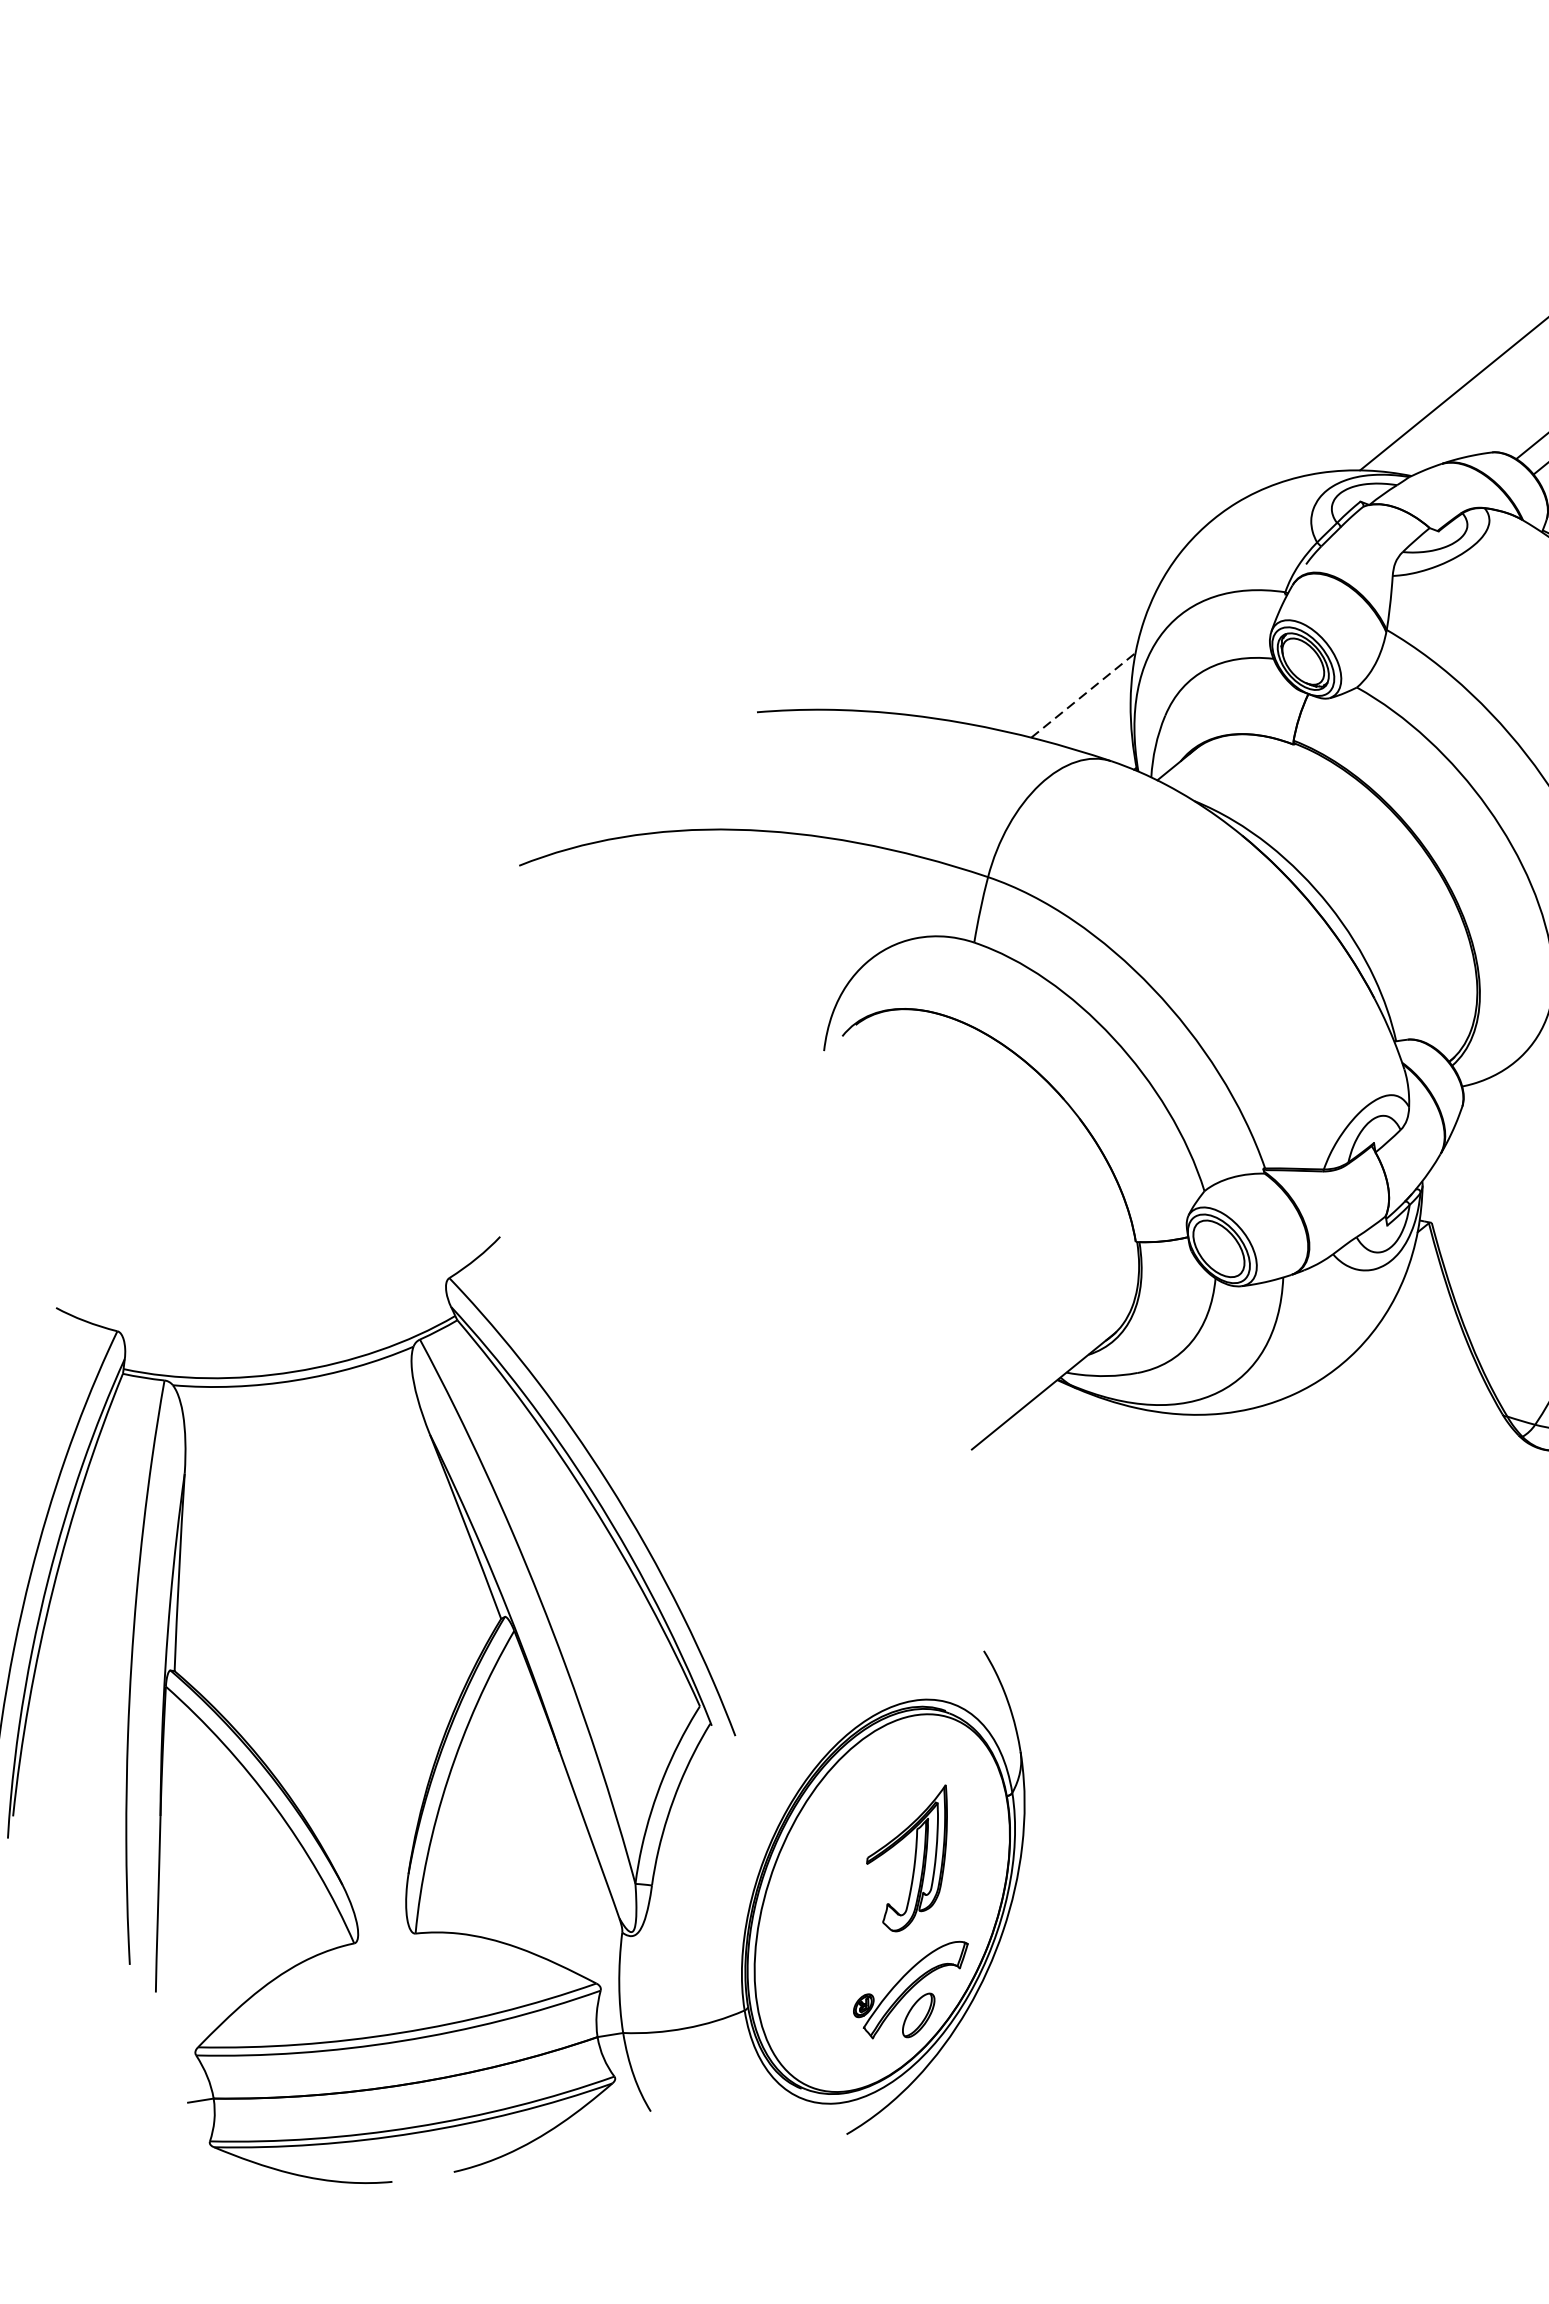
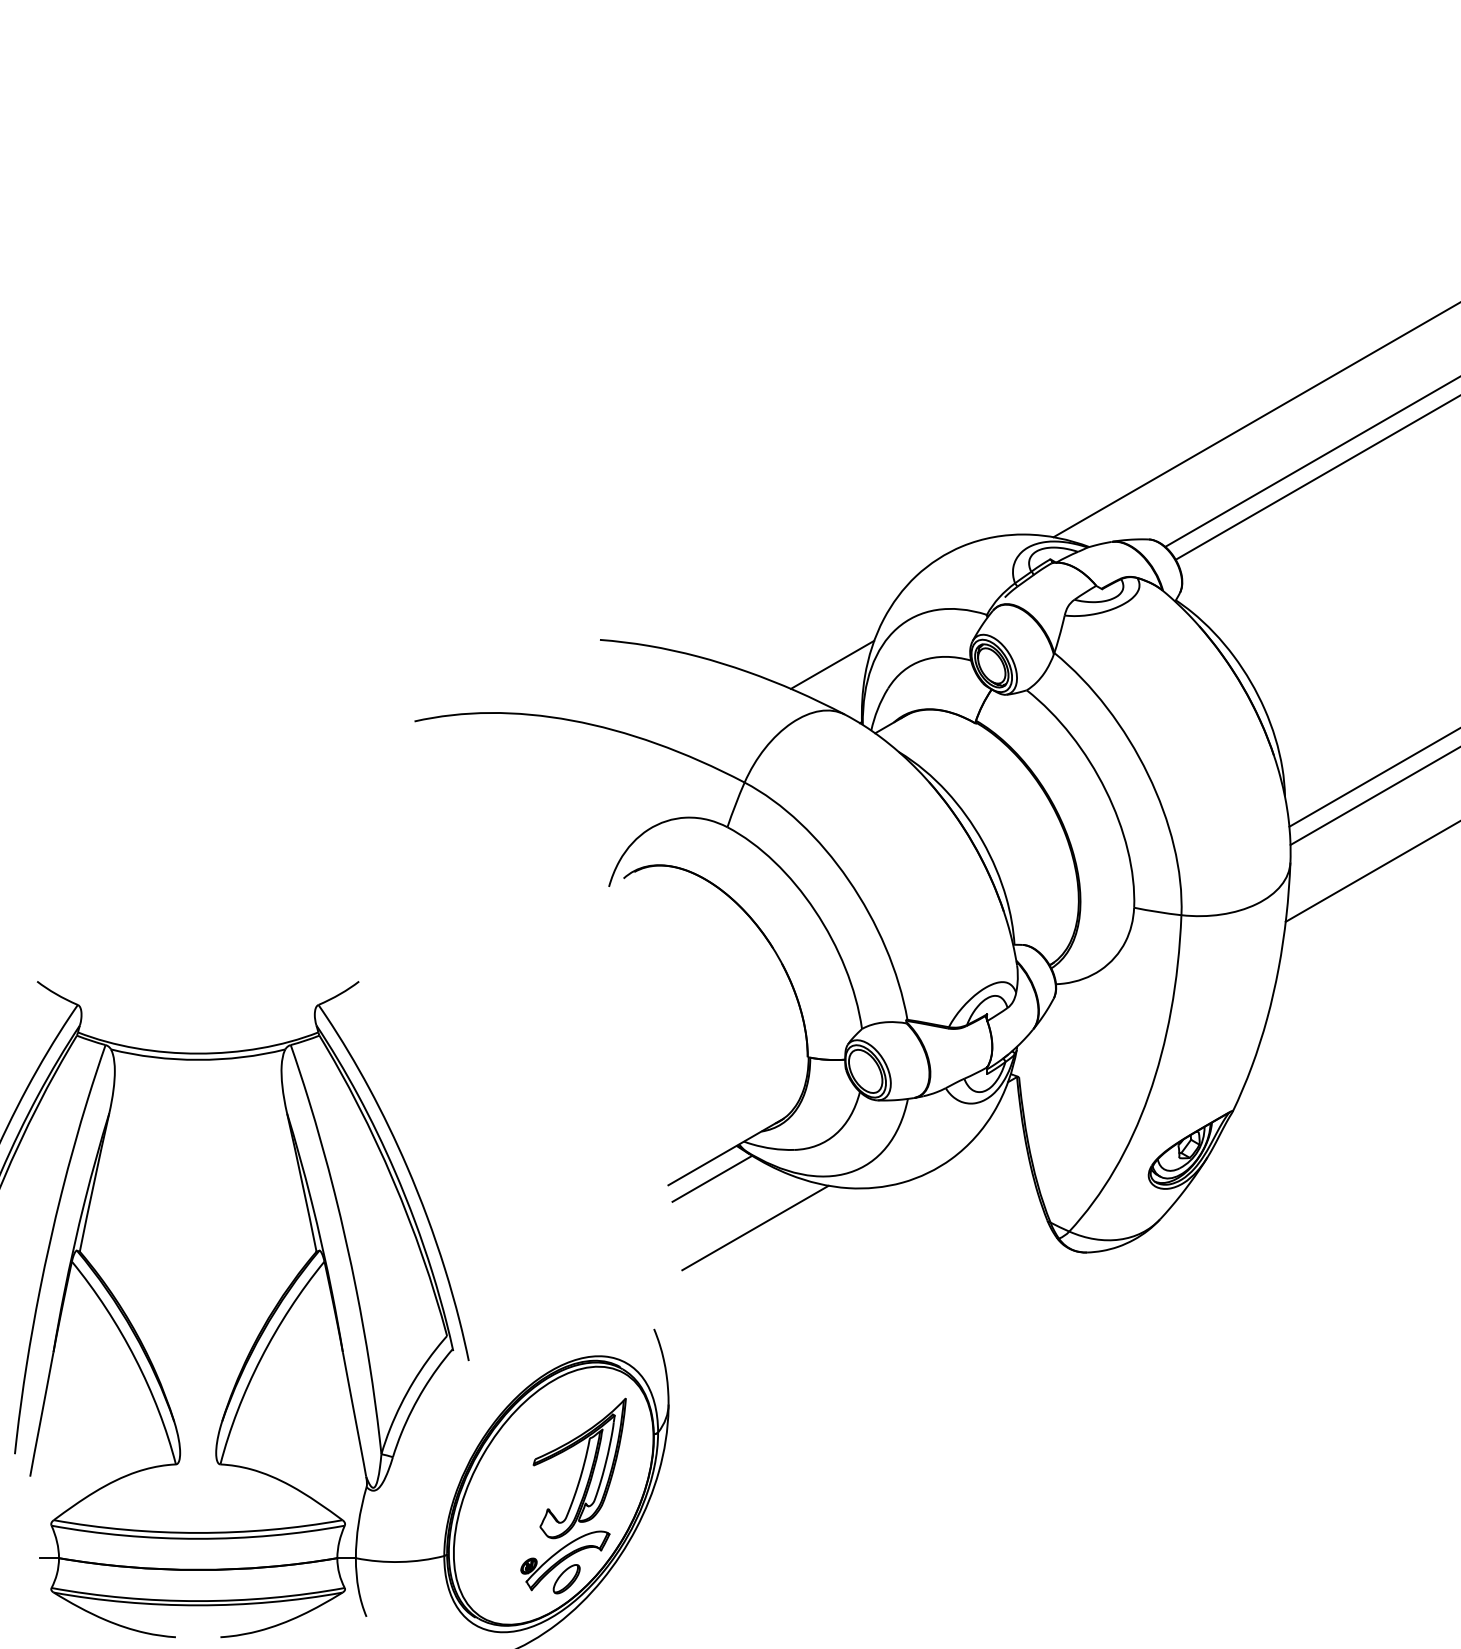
line: (1084, 694) -> (833, 664), dashed -> solid
line: (1031, 1430) -> (712, 1178), added
line: (1101, 1488) -> (755, 1227), added
part: (911, 1859) -> (579, 1468), size x1.43

